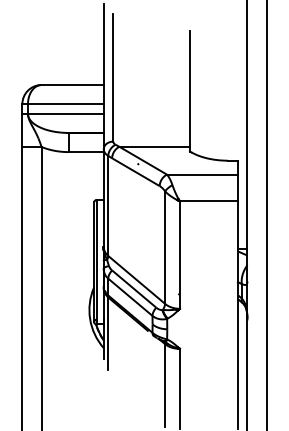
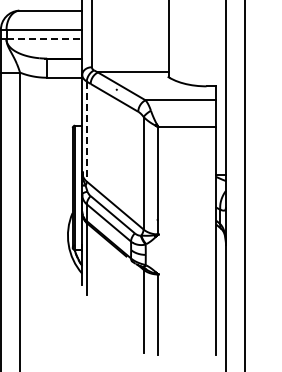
line: (65, 113) -> (44, 39), solid -> dashed
line: (108, 206) -> (87, 132), solid -> dashed

